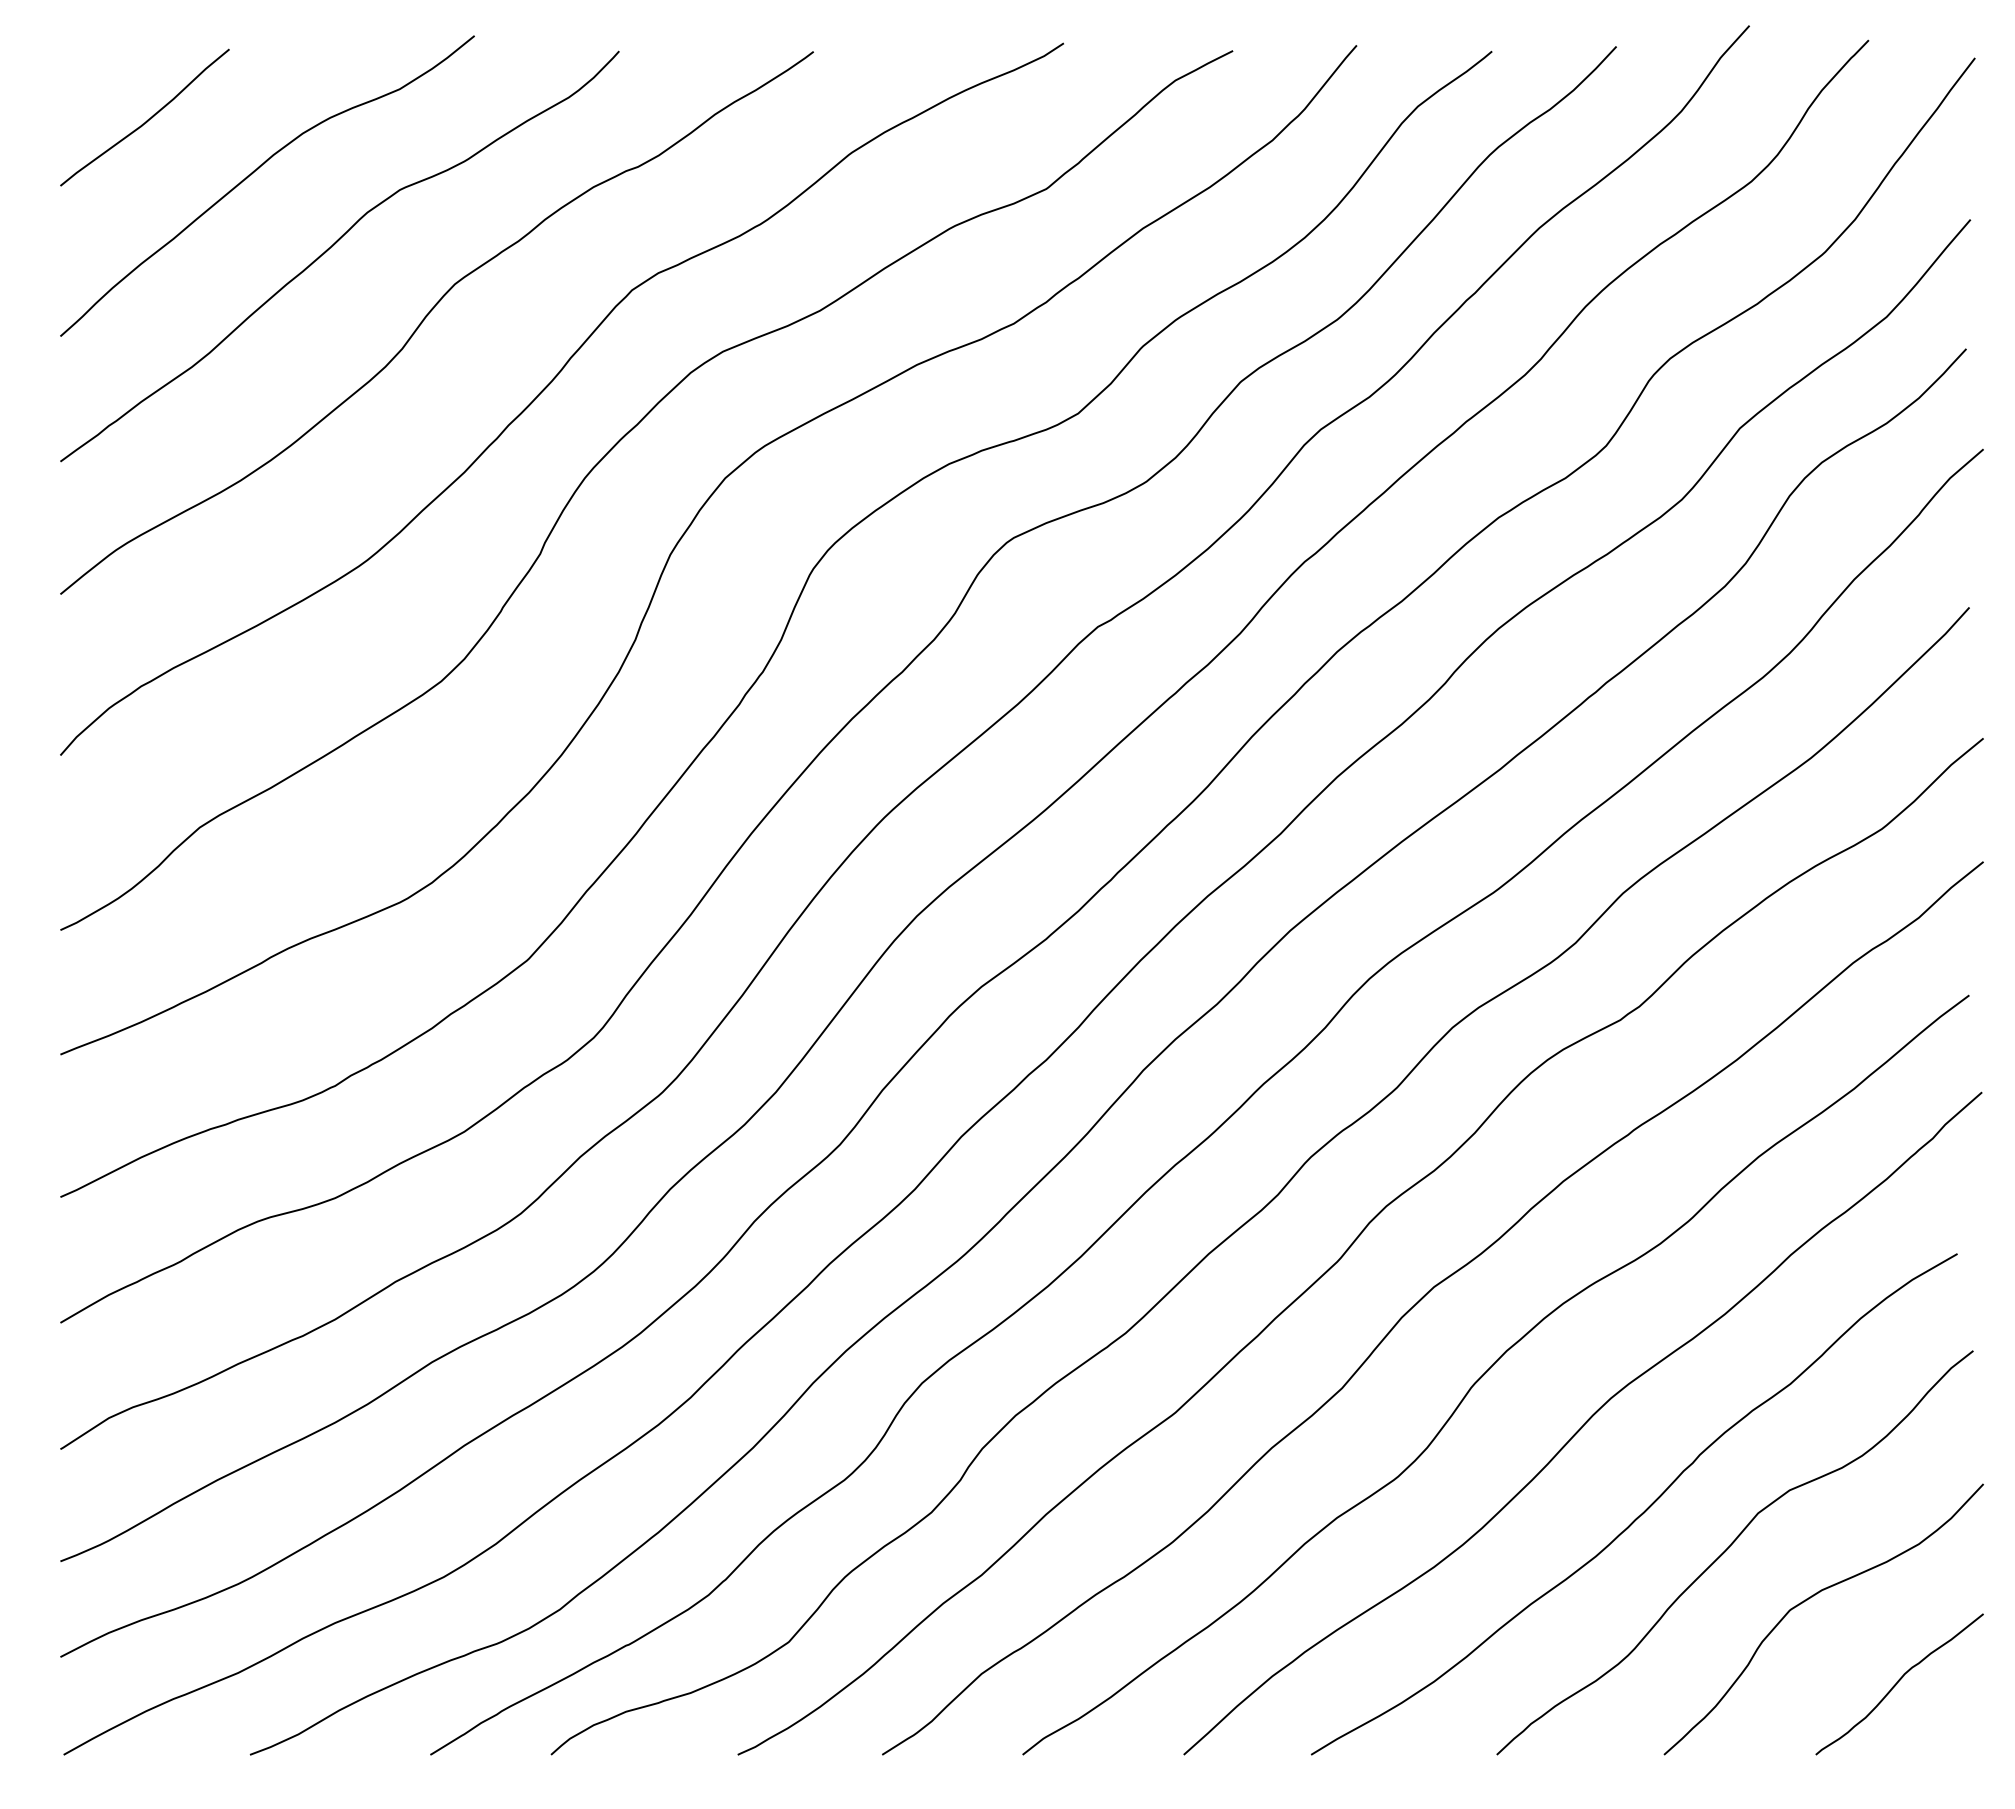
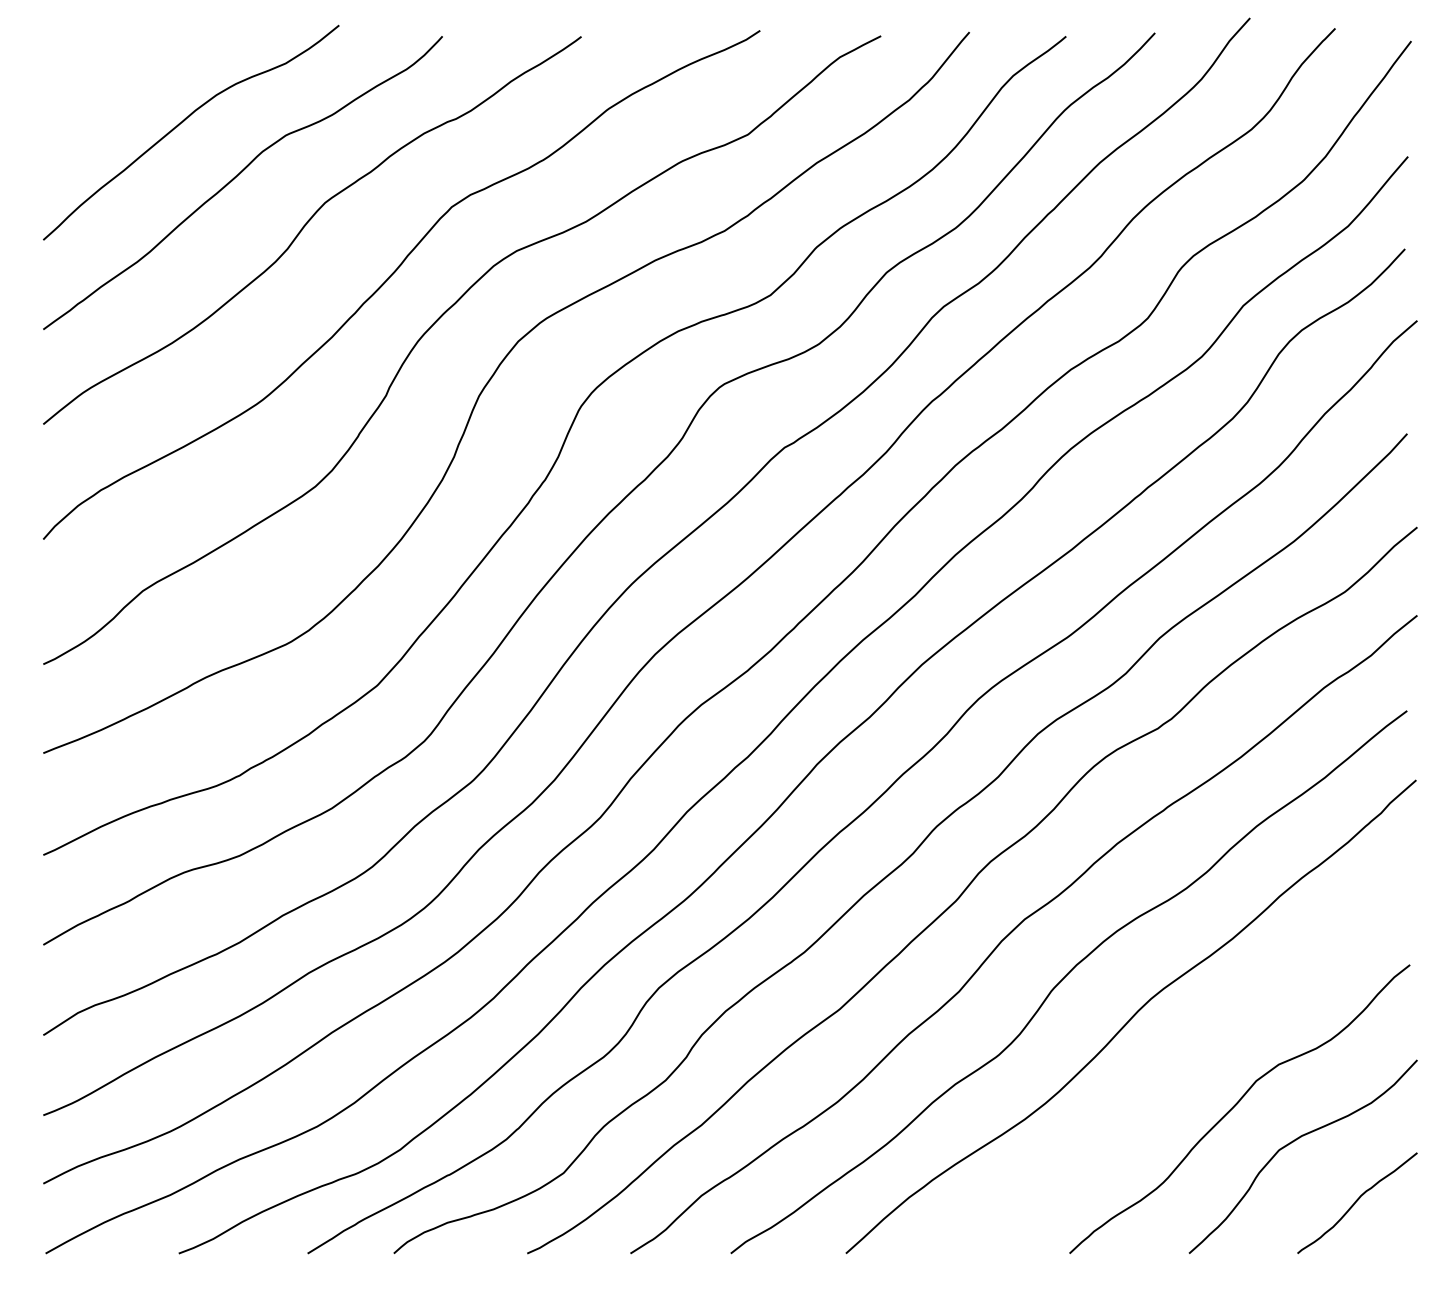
curve: (147, 119) -> (105, 85), removed
curve: (1642, 1512) -> (1173, 1080), removed

